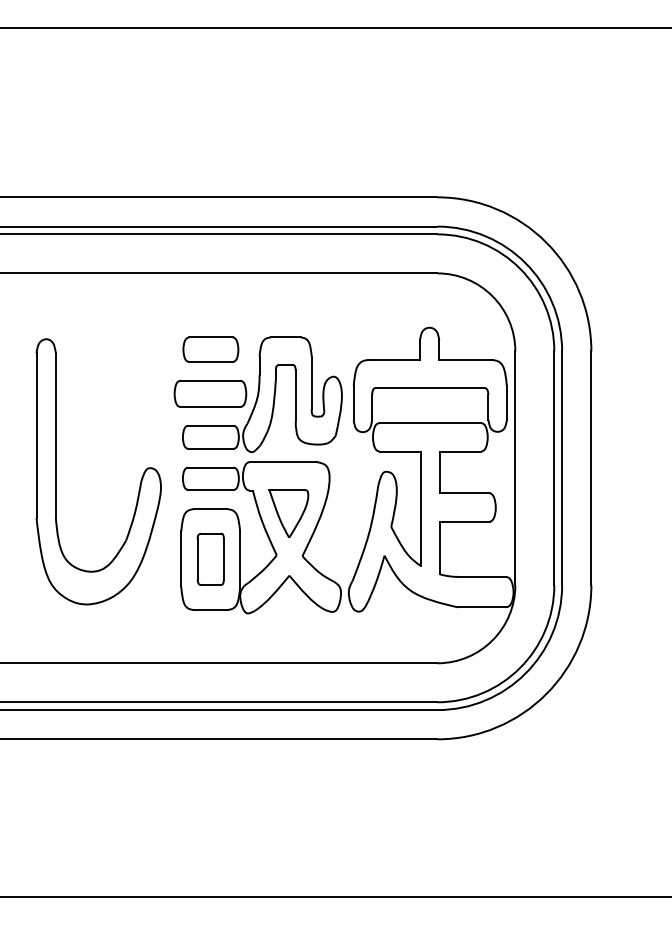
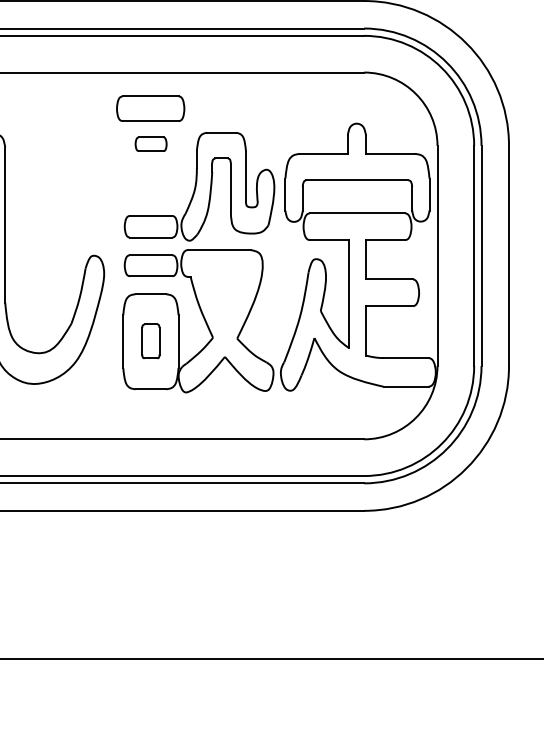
part: (210, 349) -> (150, 144), size x0.6
part: (210, 393) -> (150, 108), moved
part: (288, 513) -> (224, 298), removed
part: (210, 558) -> (150, 340), size x0.7

